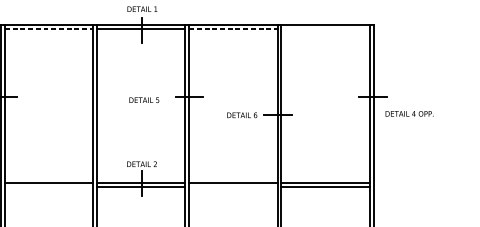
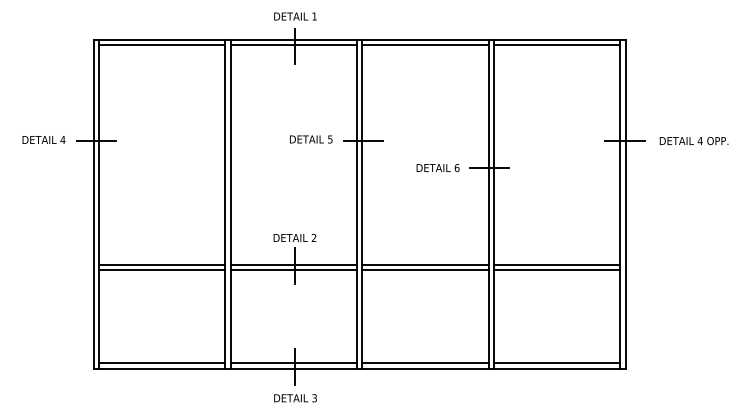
line: (49, 29) -> (162, 45), dashed -> solid
line: (234, 29) -> (426, 45), dashed -> solid
line: (325, 29) -> (557, 45), added
text: (144, 100) -> (311, 139), moved
text: (409, 114) -> (693, 141), moved
line: (49, 187) -> (162, 270), added
line: (233, 187) -> (425, 270), added

